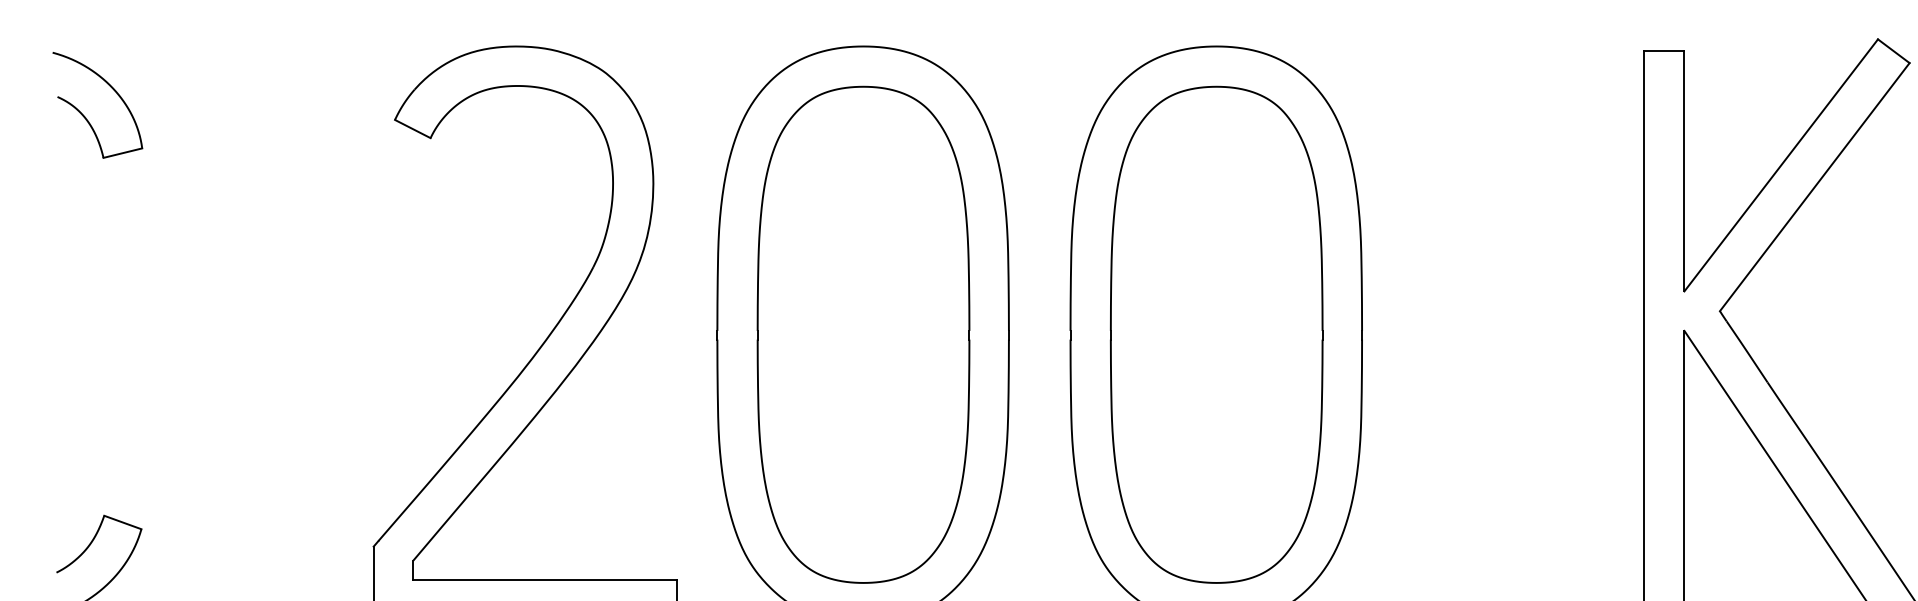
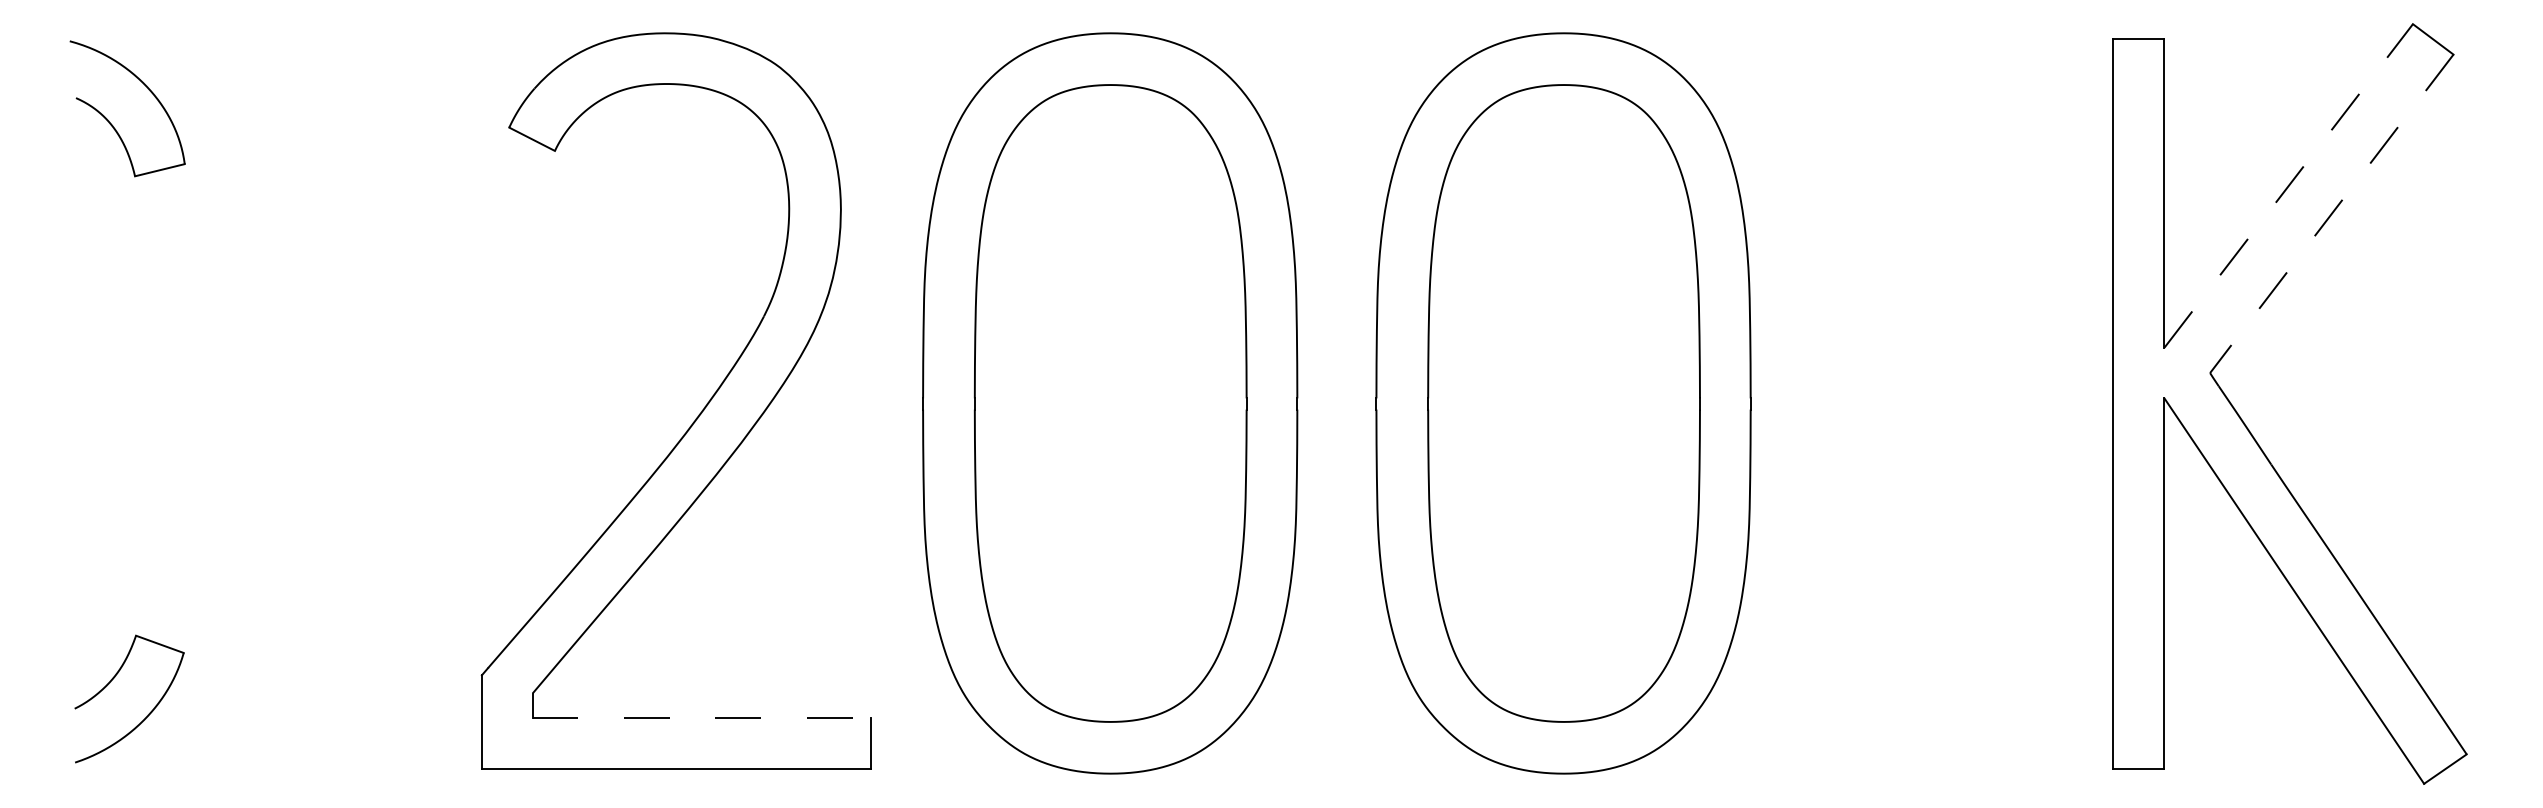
line: (1781, 165) -> (2288, 185), solid -> dashed
line: (1814, 187) -> (2331, 214), solid -> dashed
line: (545, 579) -> (702, 717), solid -> dashed

